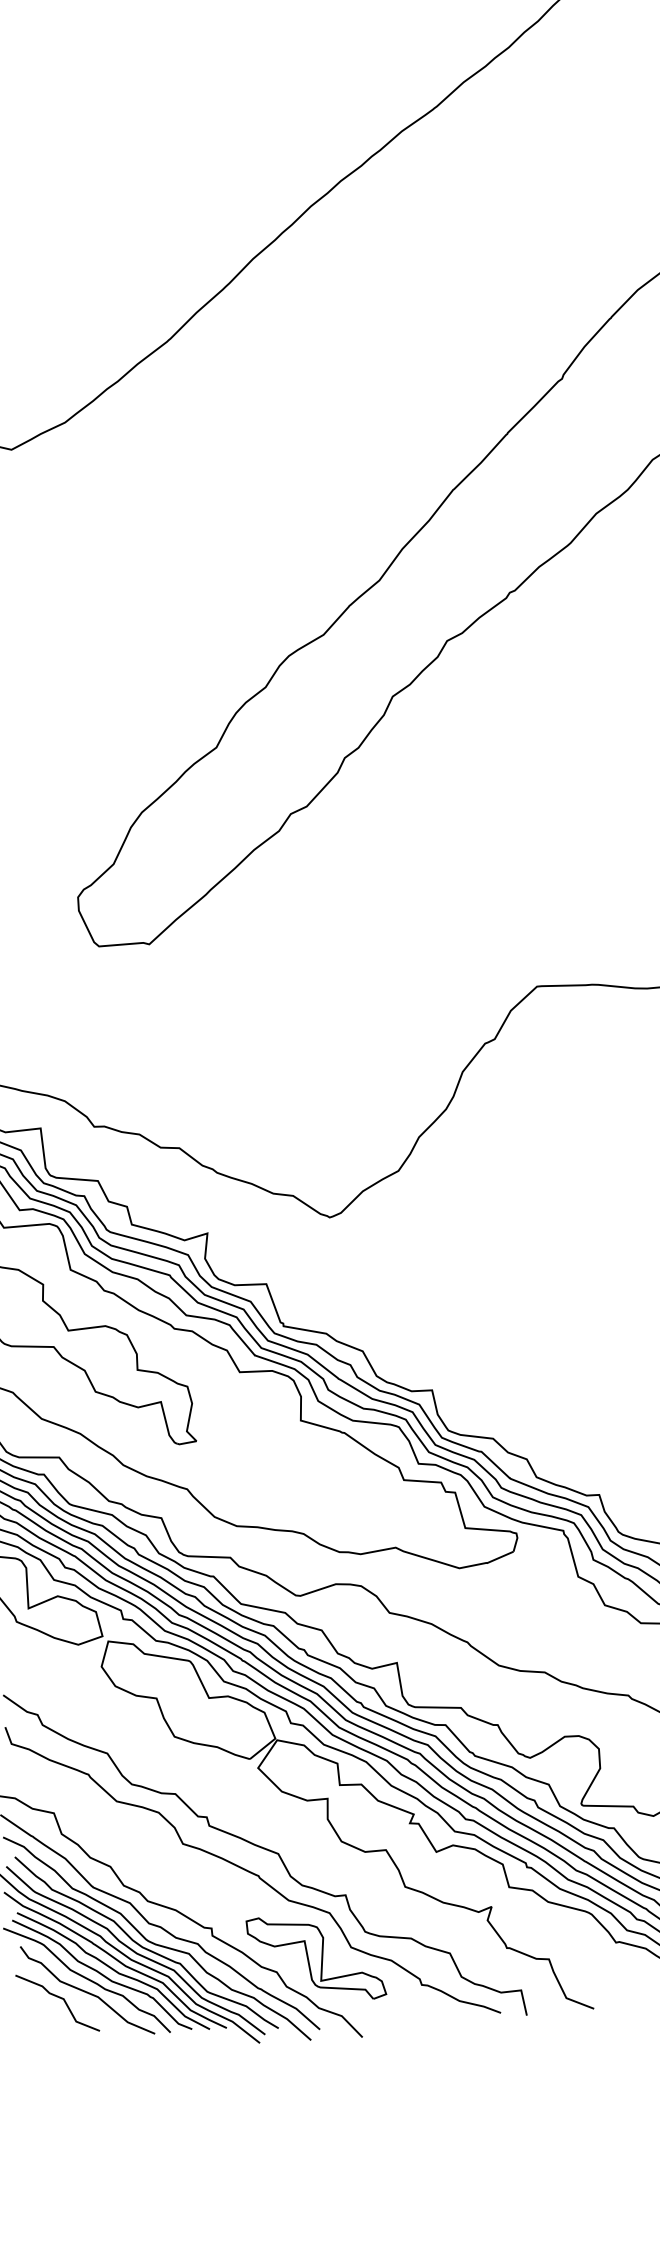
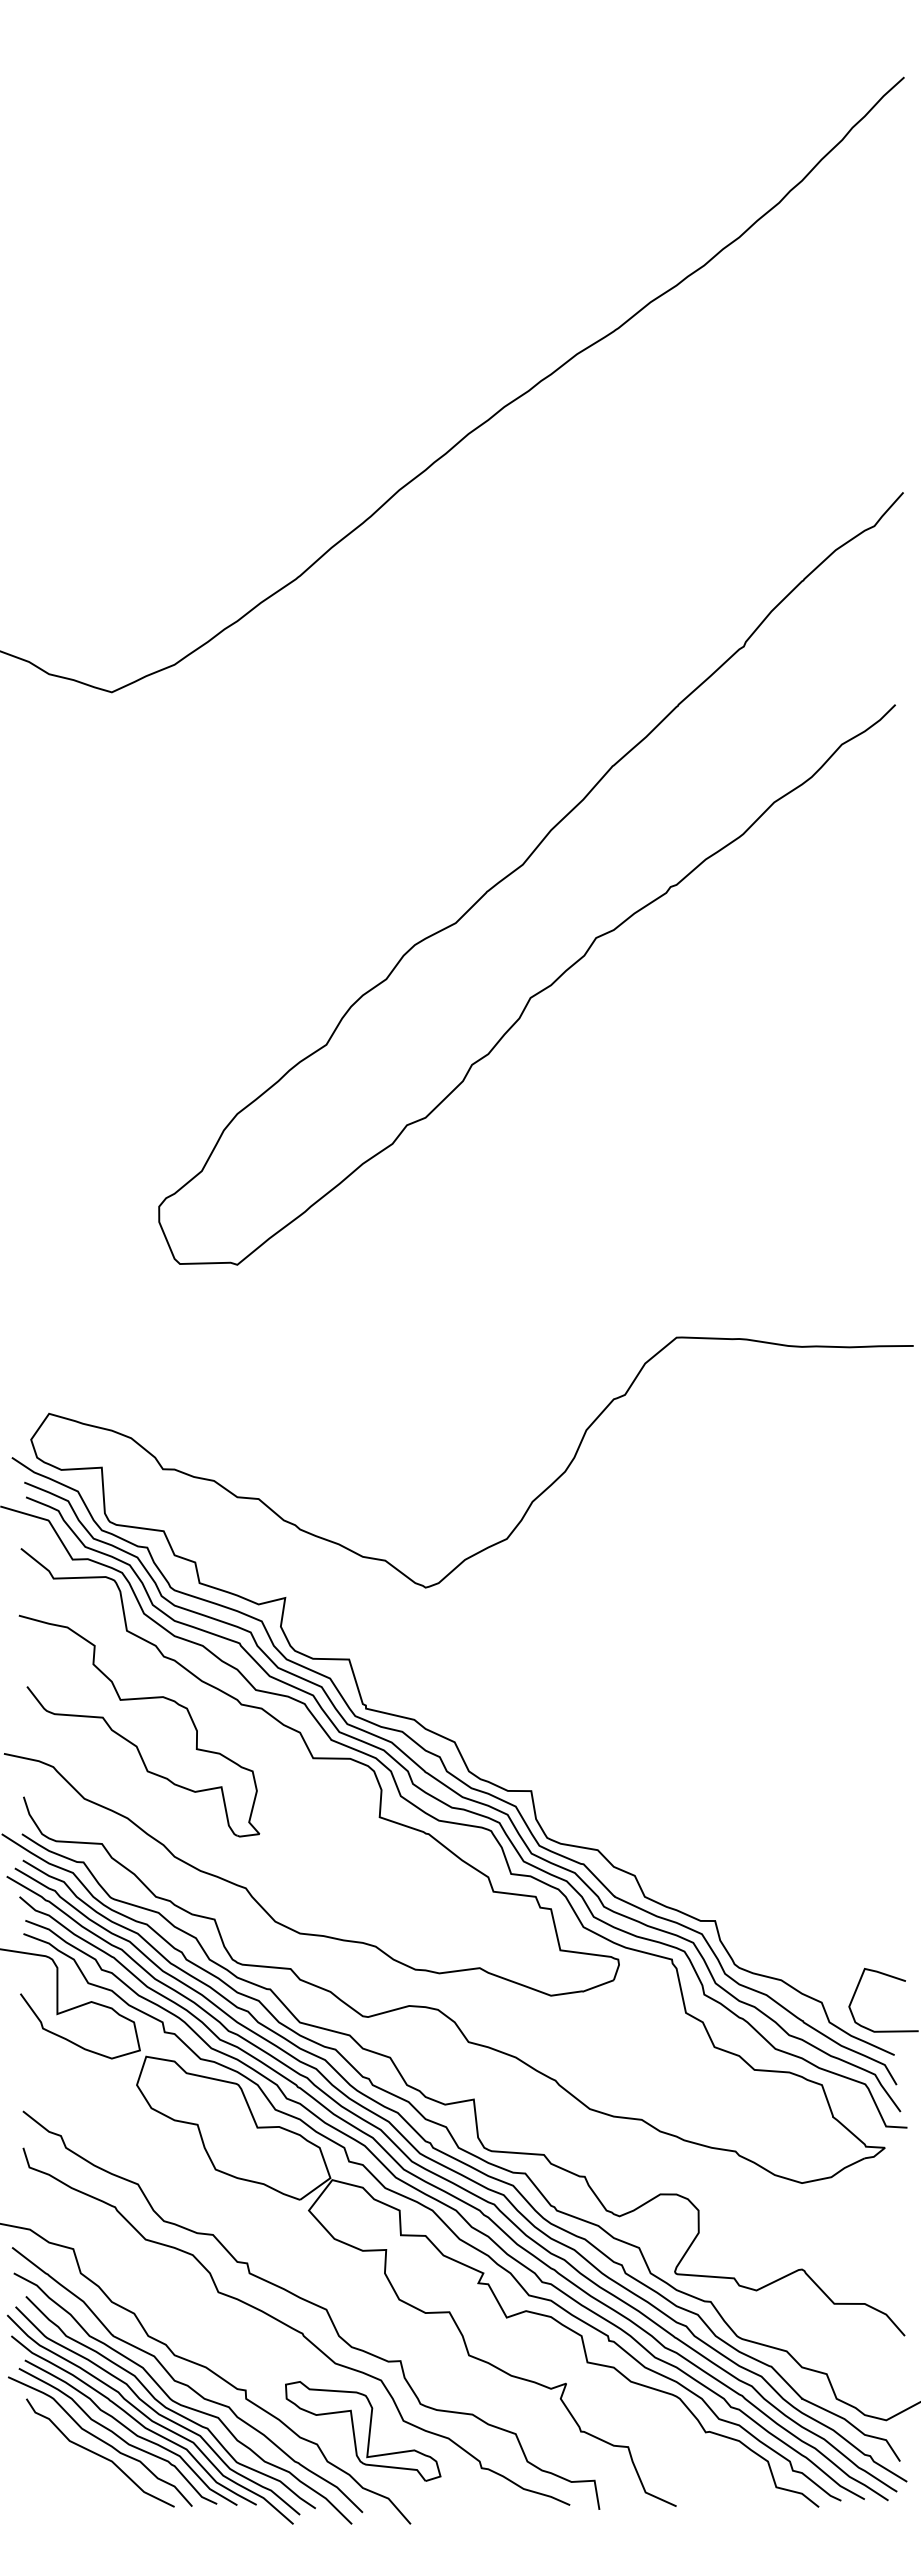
curve: (59, 1998) -> (67, 2460), removed

